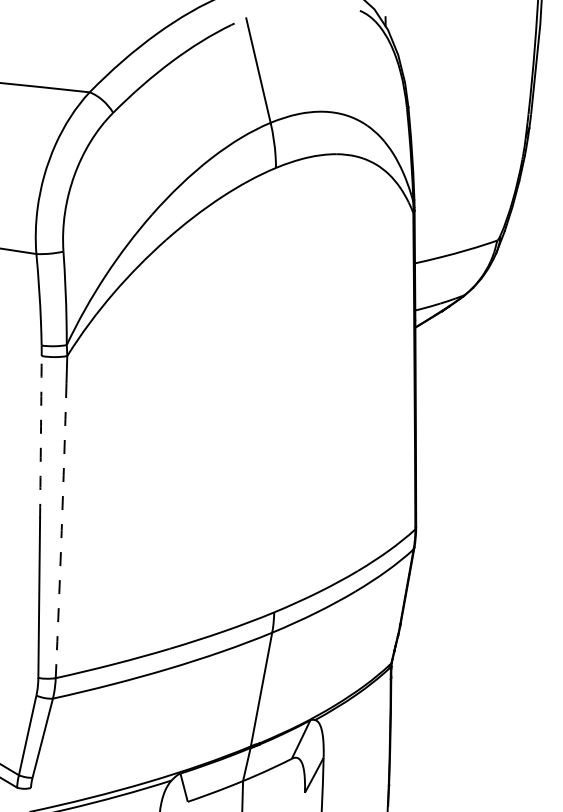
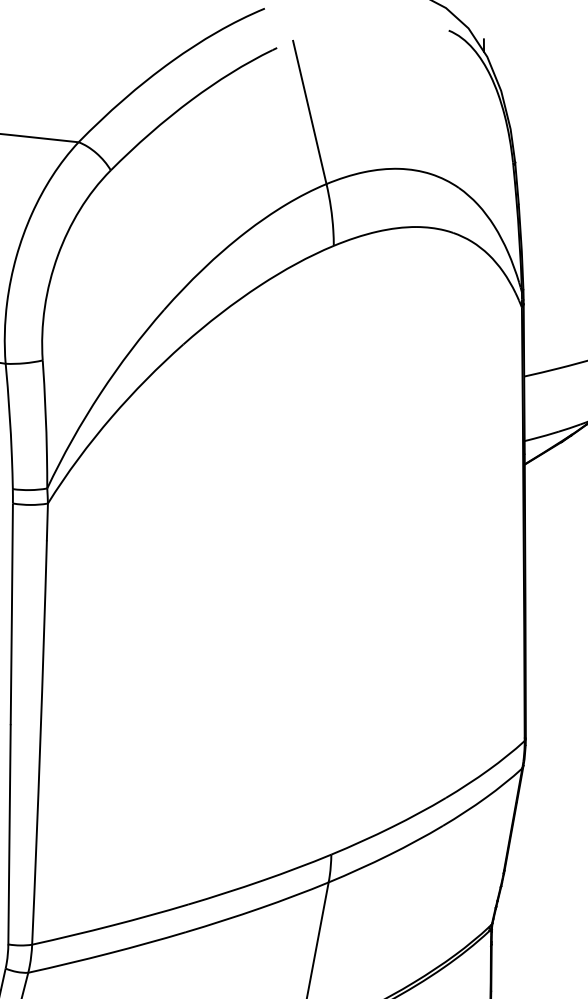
arc: (40, 436) -> (11, 613), dashed -> solid
arc: (61, 530) -> (40, 742), dashed -> solid

